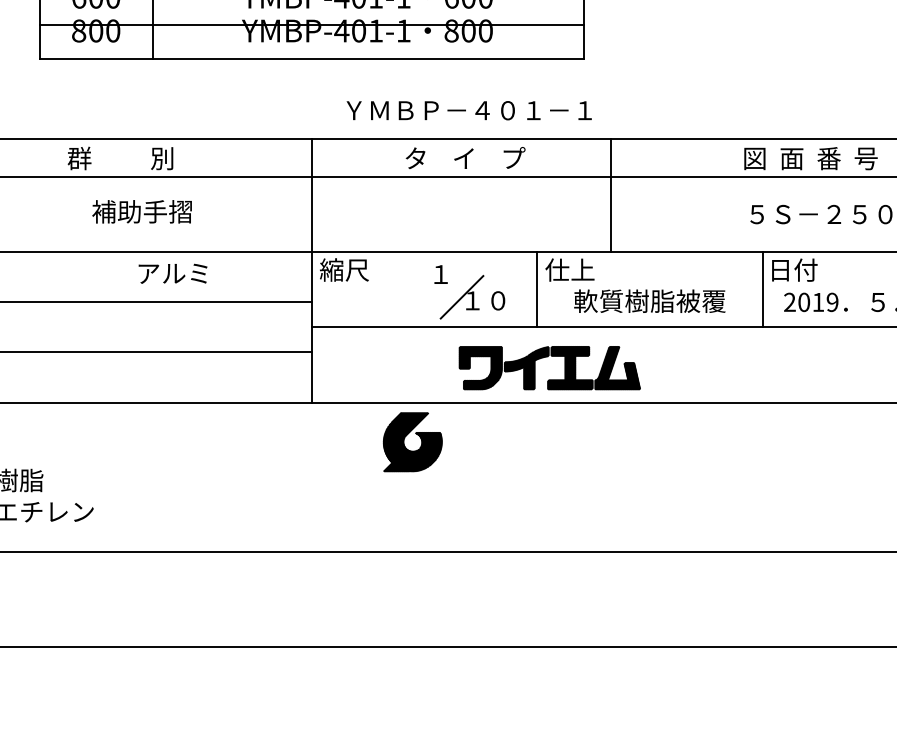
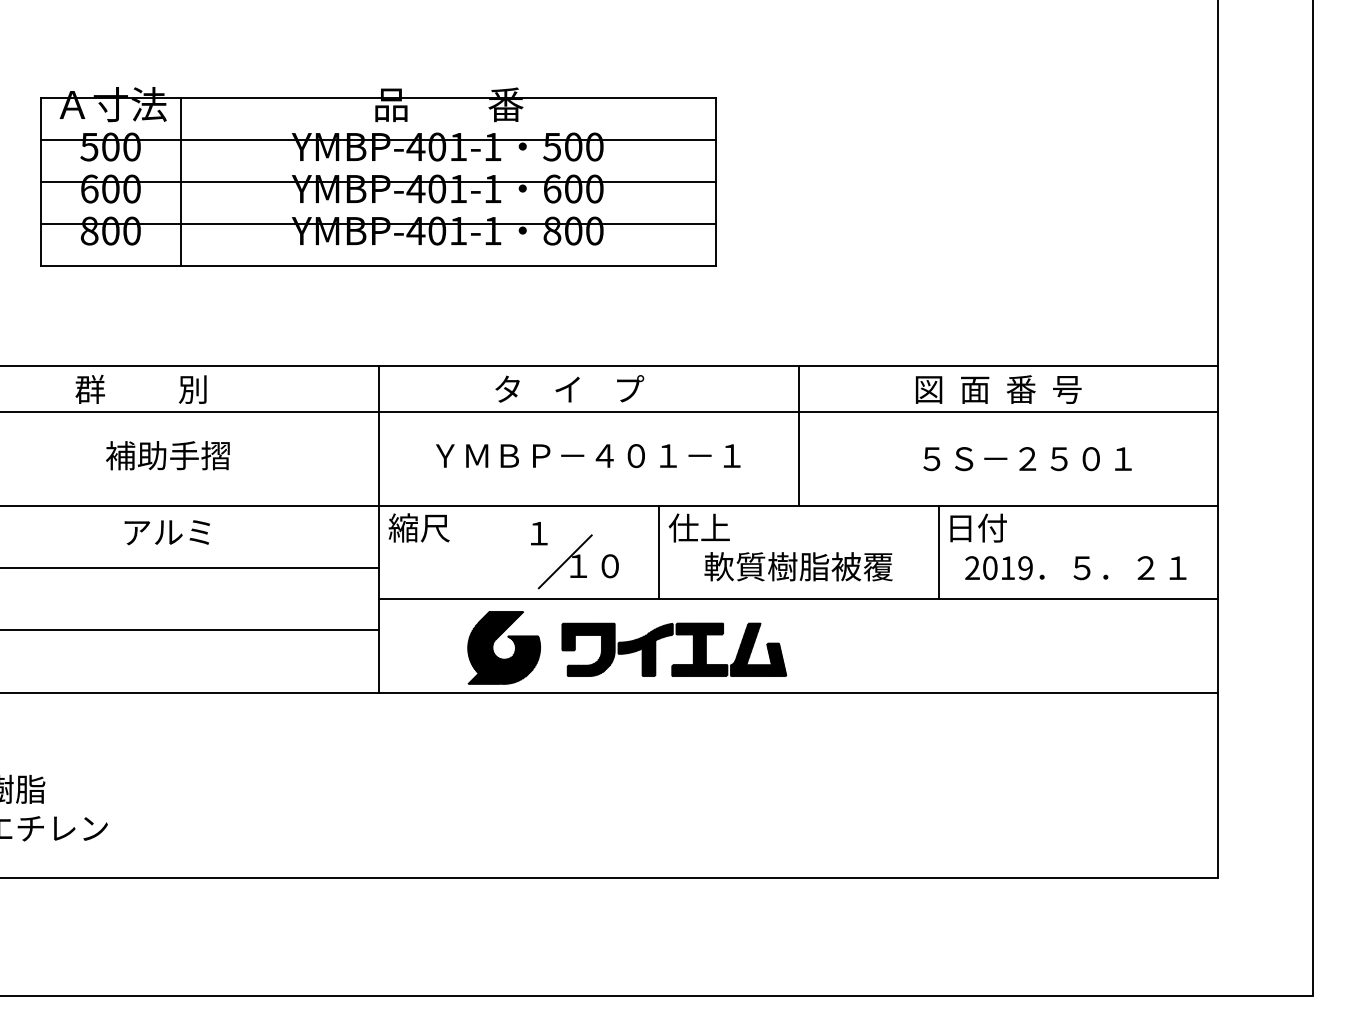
text: (469, 111) -> (588, 456), moved
line: (611, 195) -> (798, 435), moved
text: (172, 273) -> (166, 532), moved
part: (417, 435) -> (510, 639), moved

